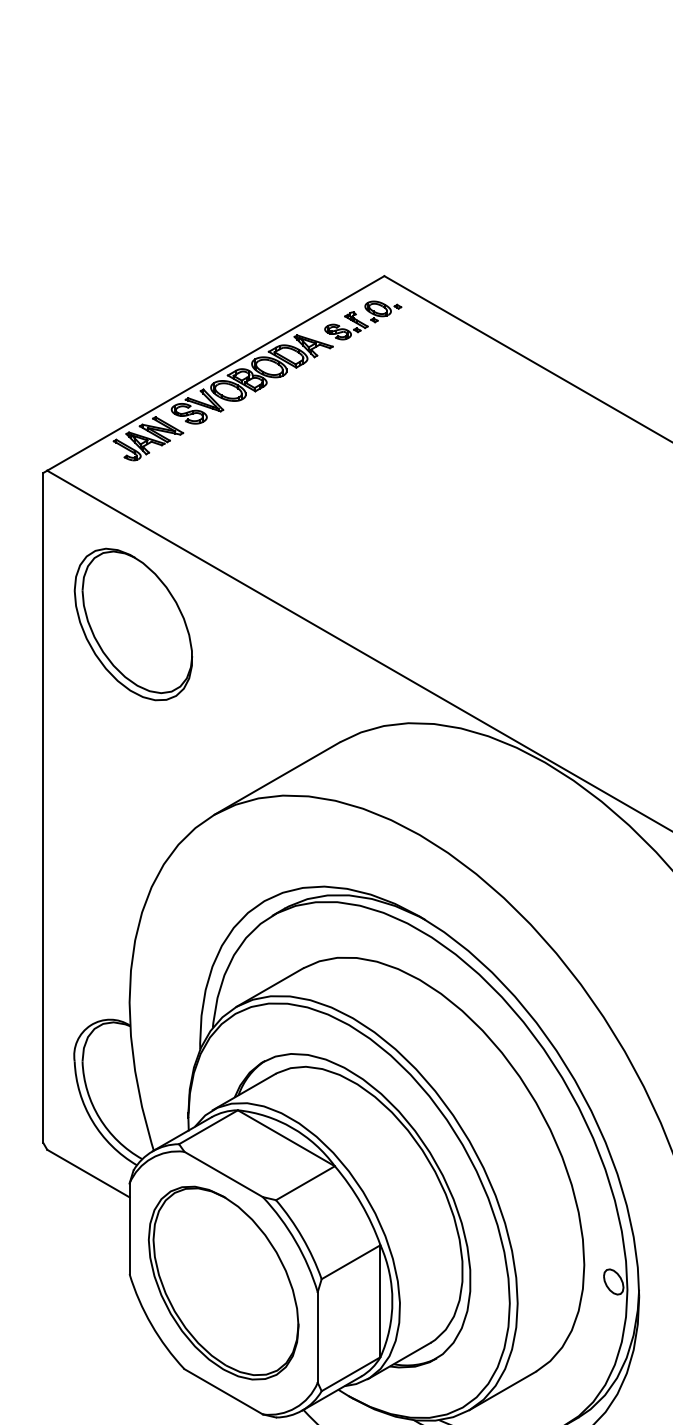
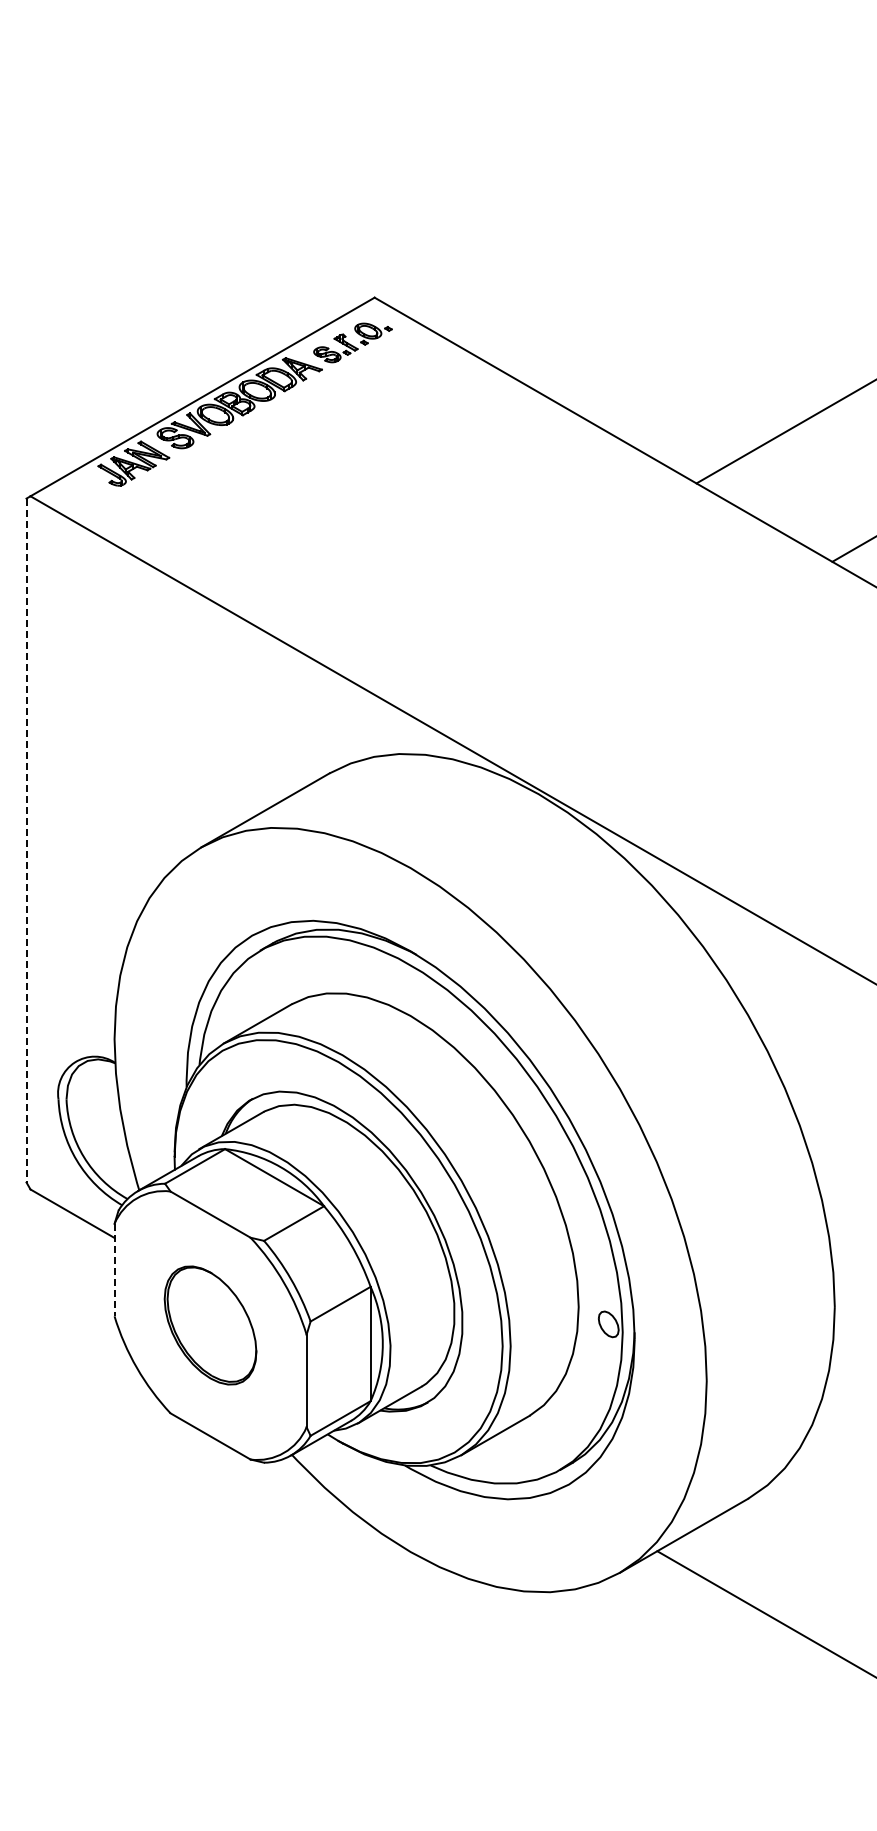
part: (133, 624) -> (118, 653), removed
line: (43, 807) -> (26, 840), solid -> dashed
line: (129, 1229) -> (114, 1270), solid -> dashed
part: (223, 1283) -> (210, 1325), size x0.6

